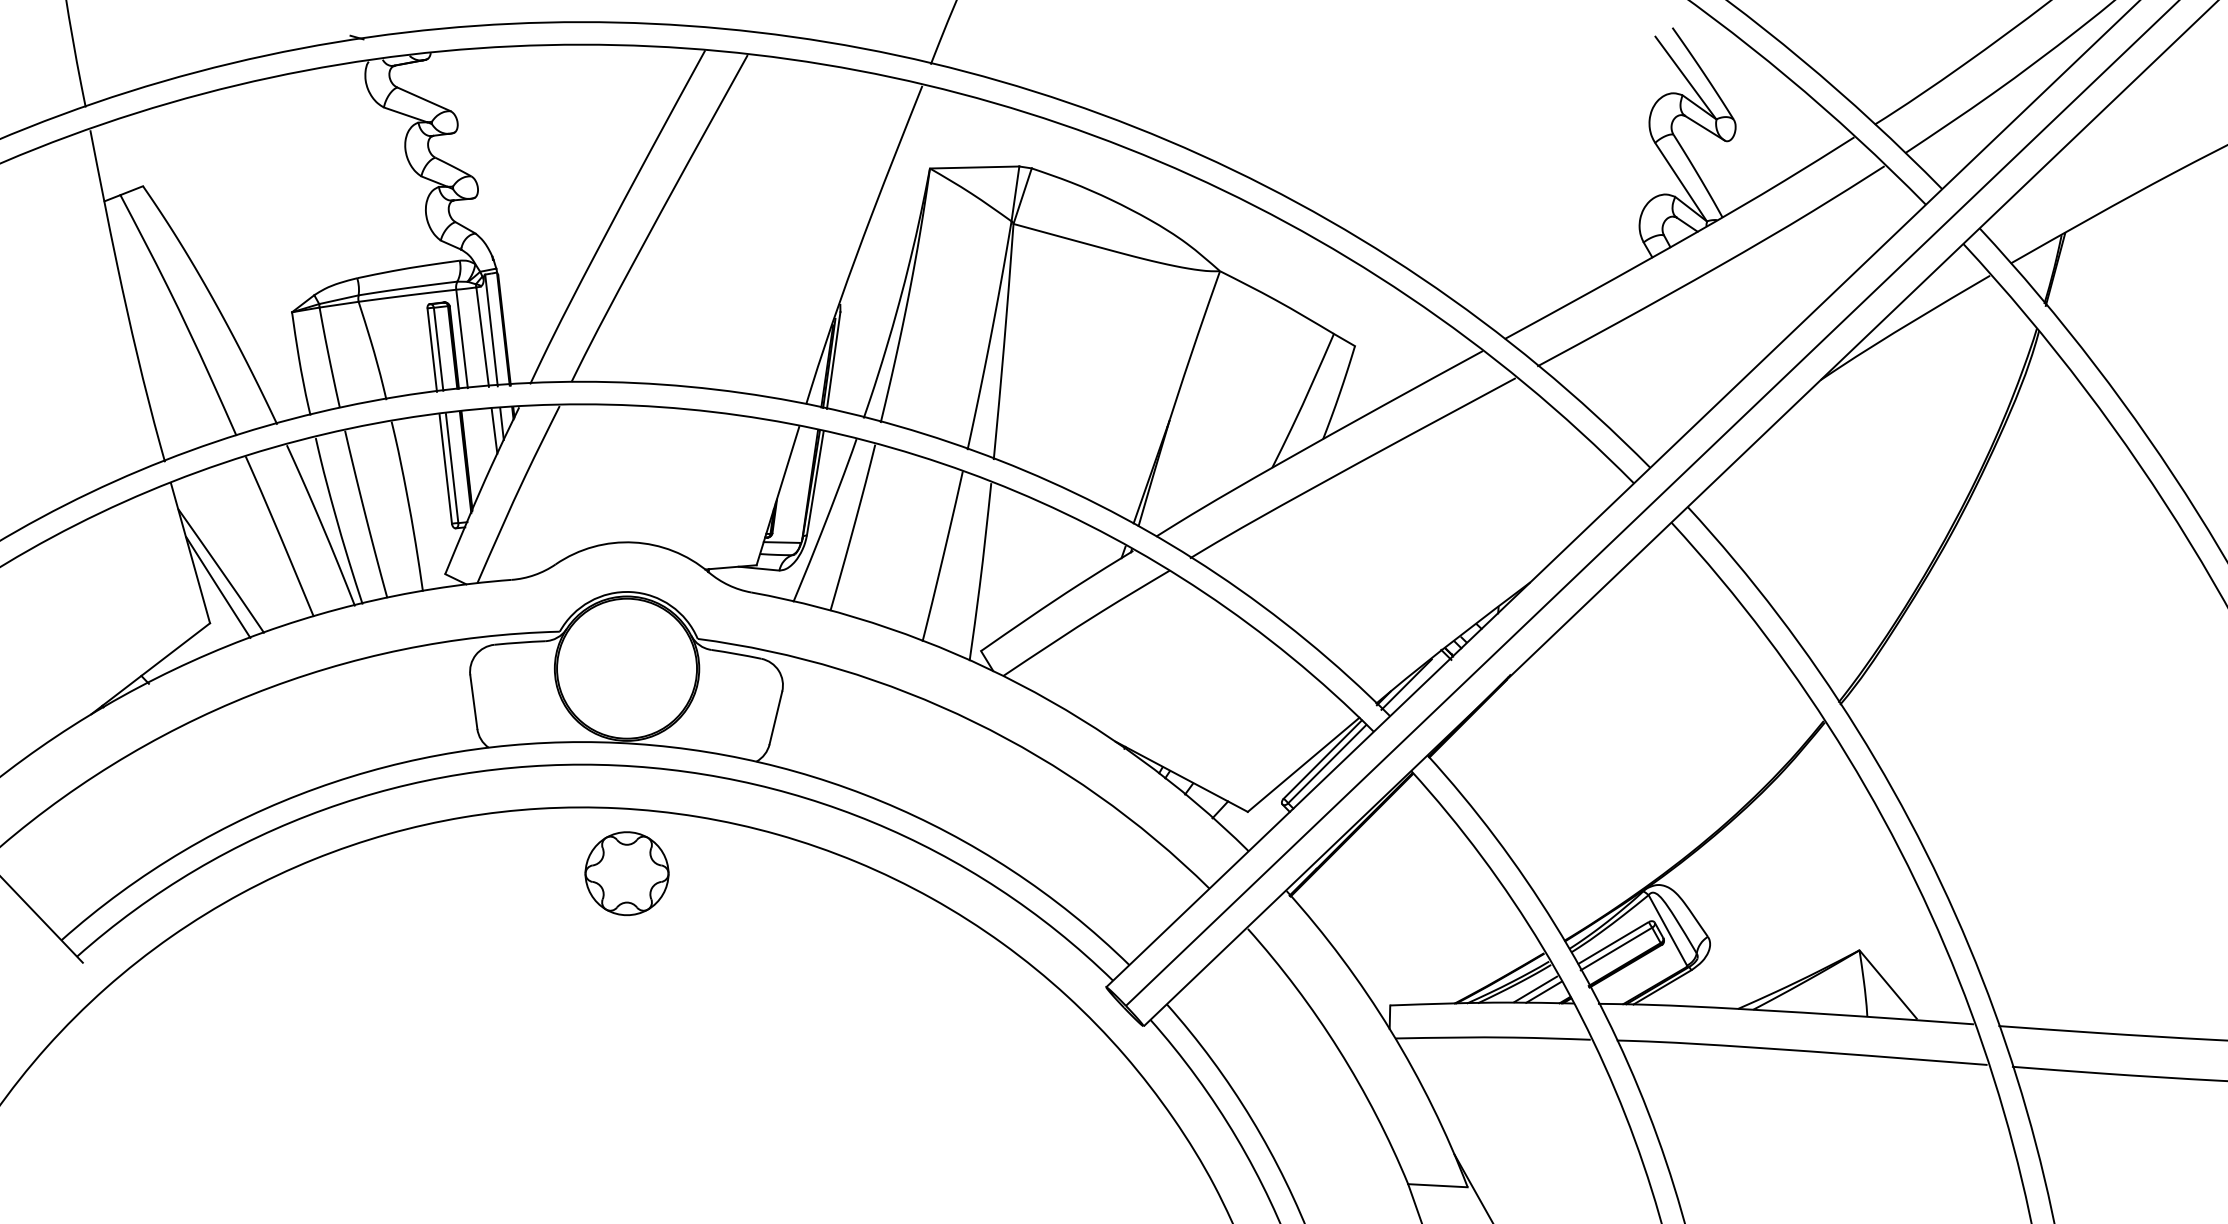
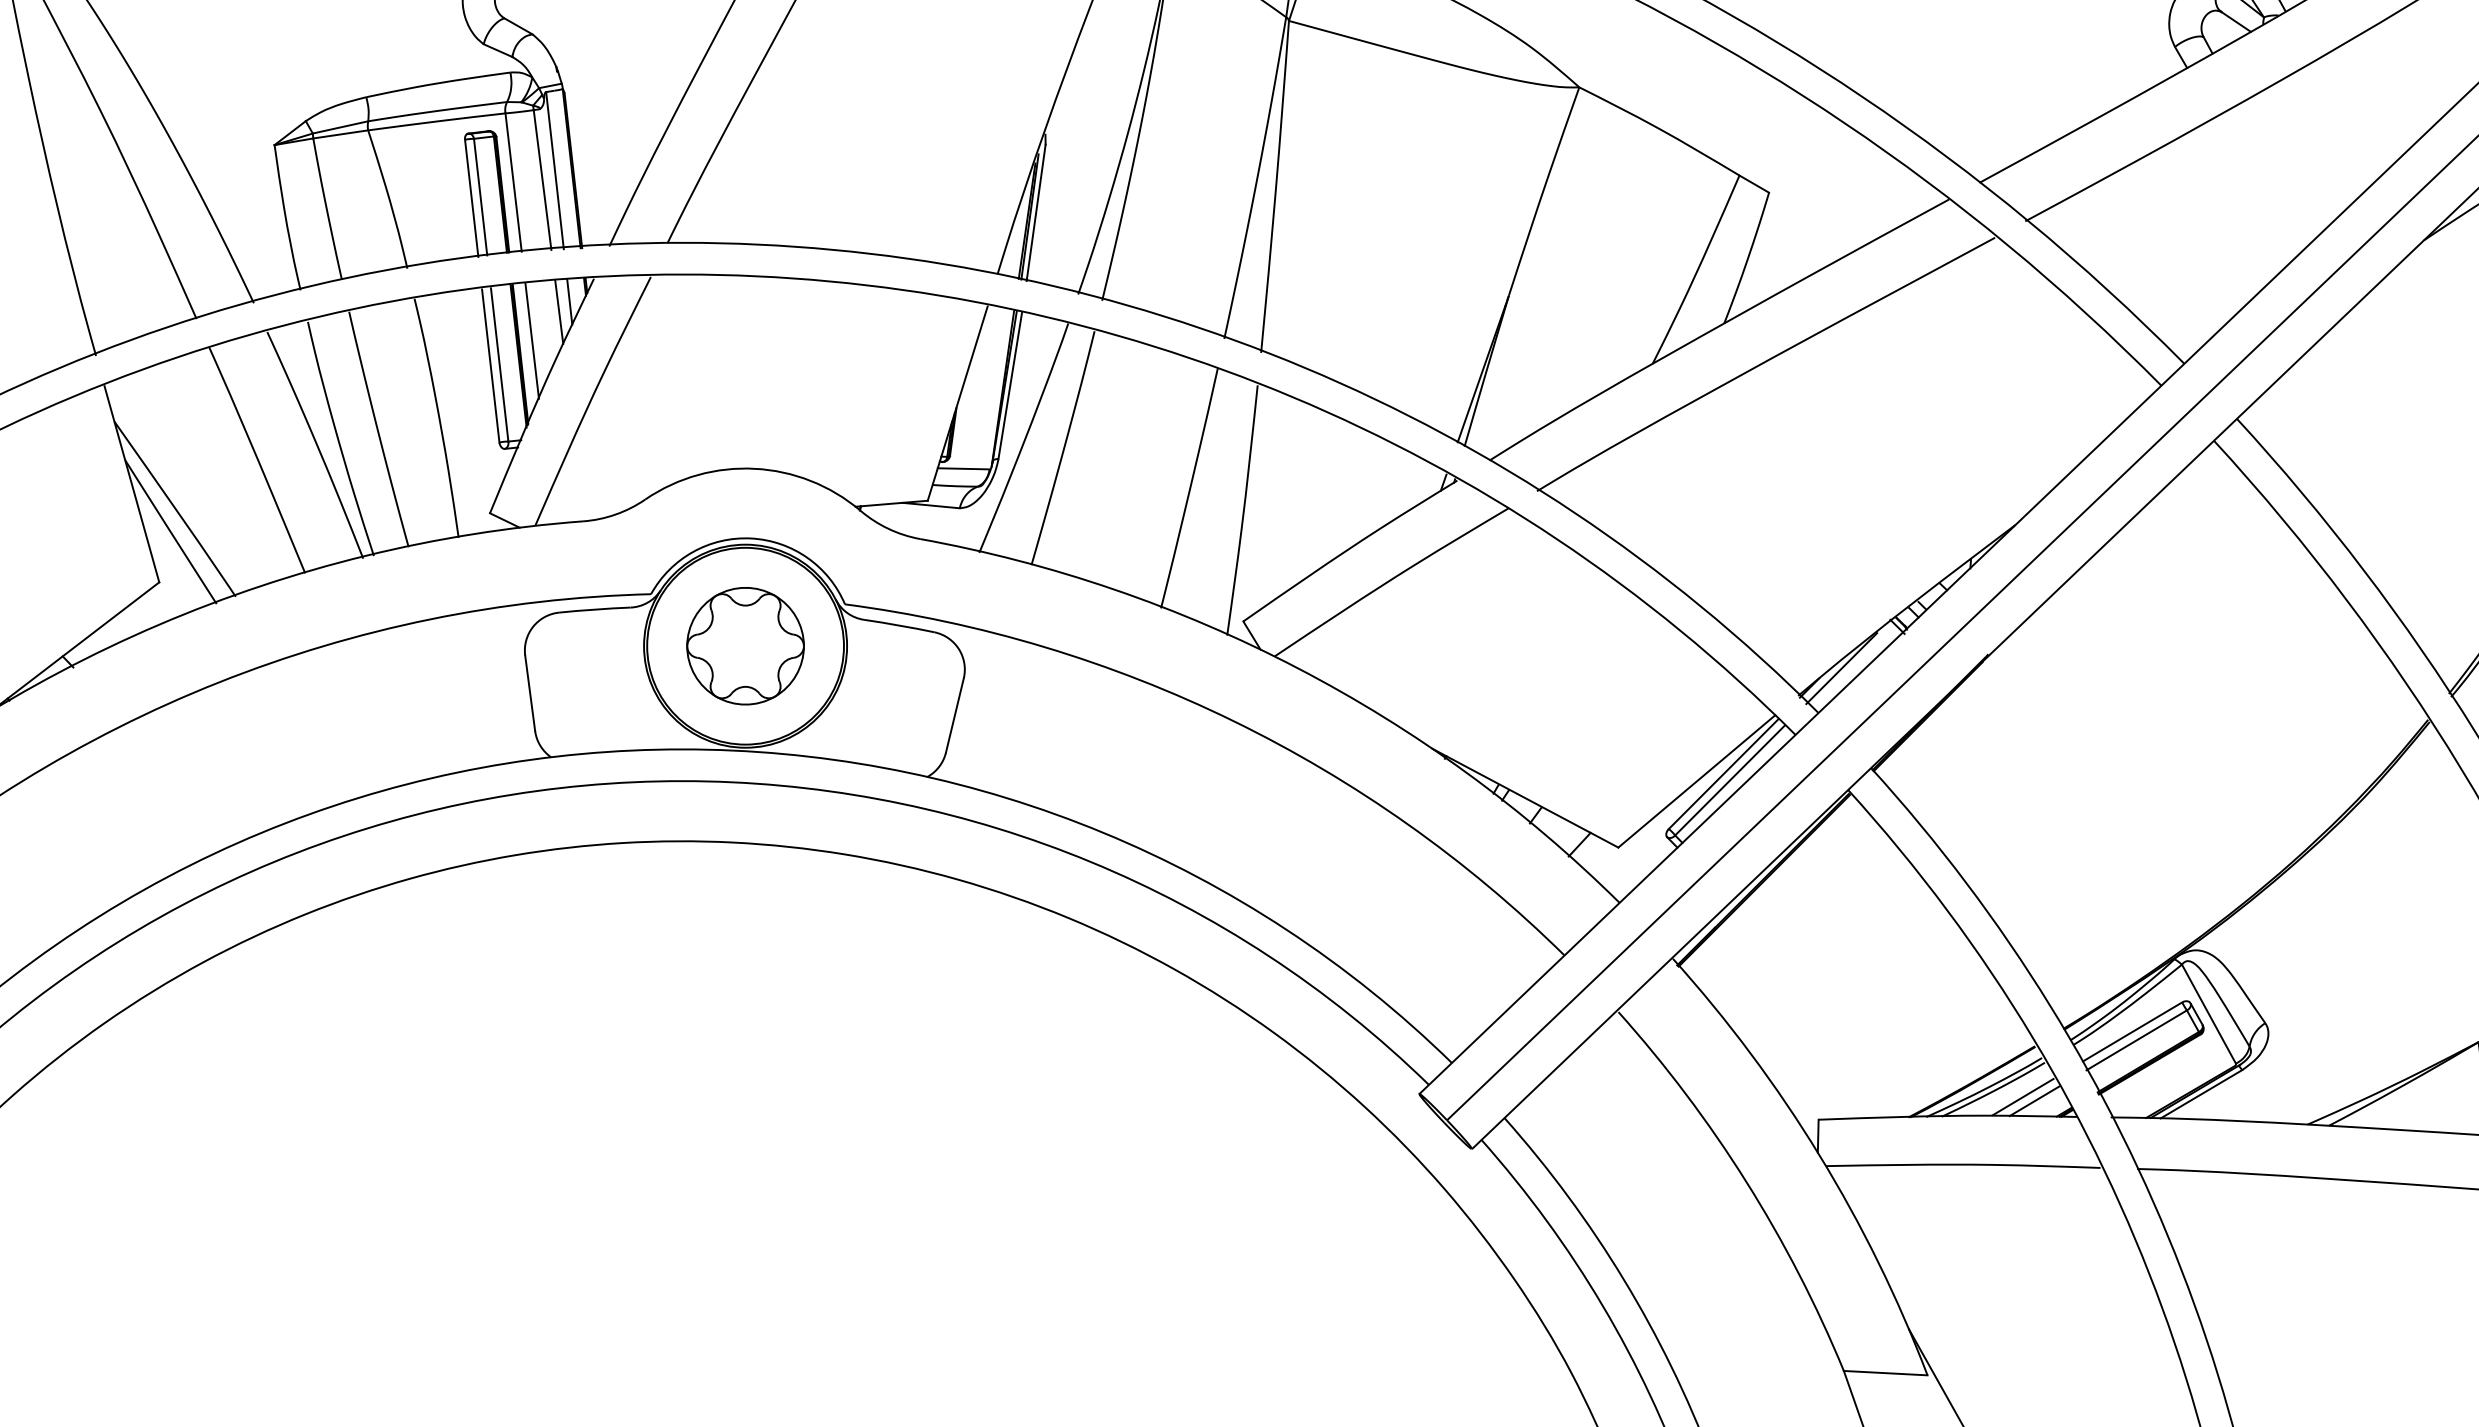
line: (475, 451) -> (532, 340), added
part: (626, 873) -> (744, 645), moved

